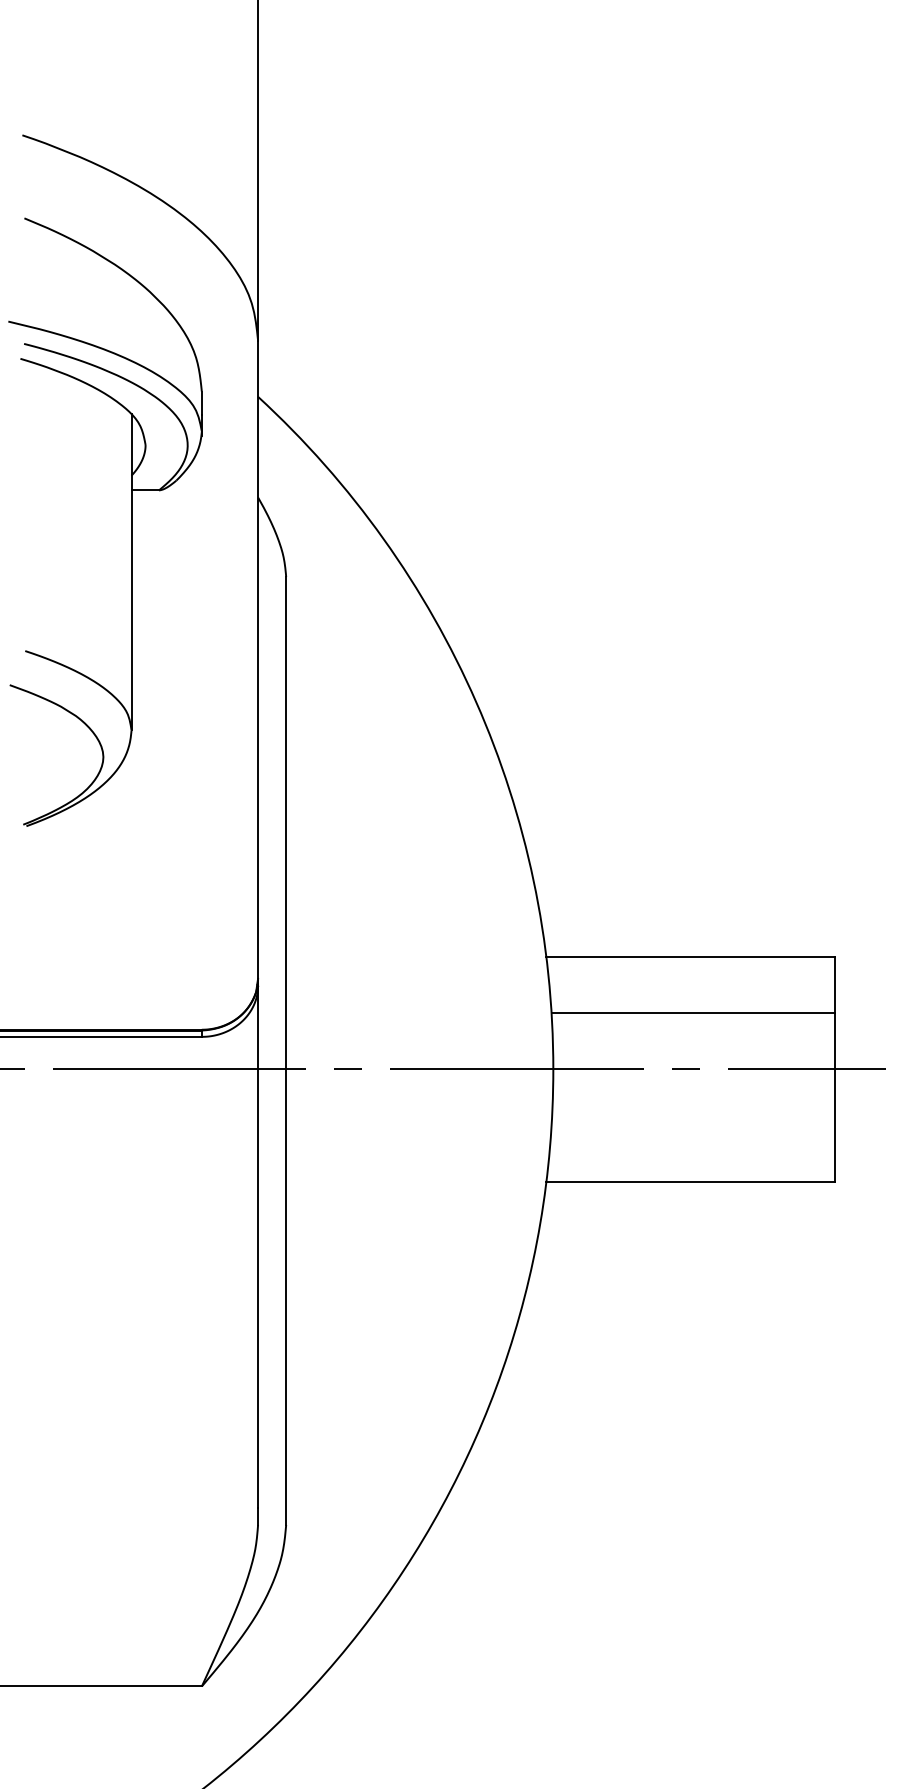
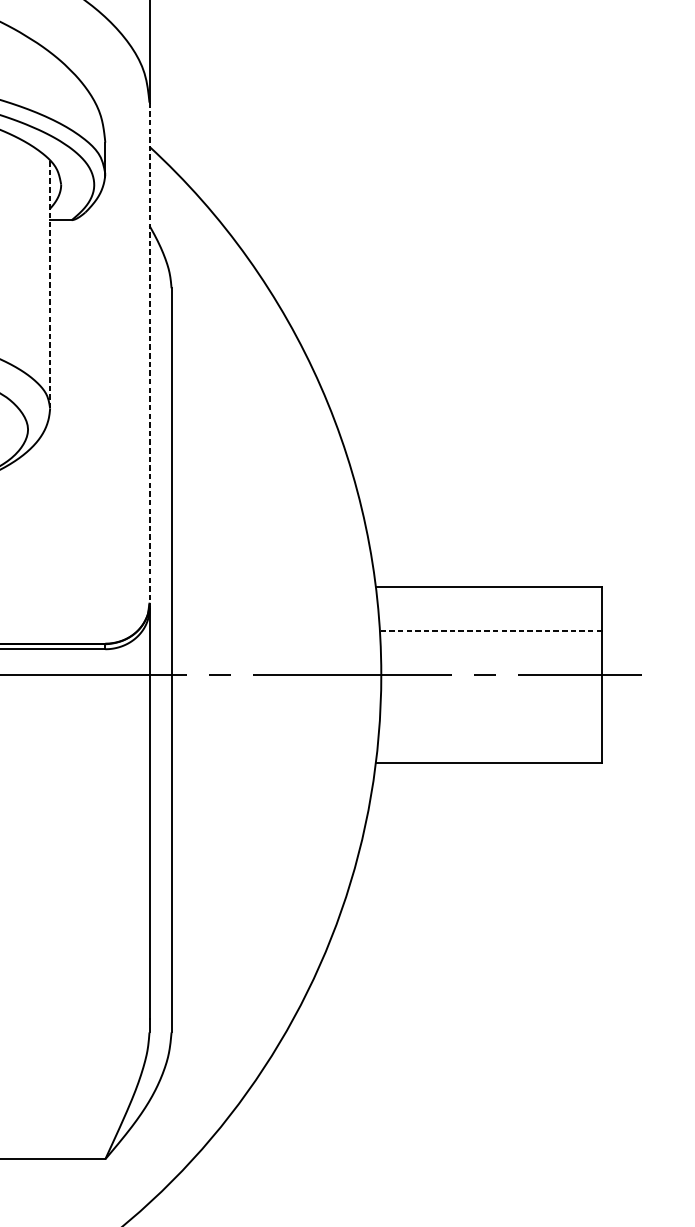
line: (131, 572) -> (50, 284), solid -> dashed
line: (258, 660) -> (149, 353), solid -> dashed
line: (692, 1013) -> (490, 630), solid -> dashed

